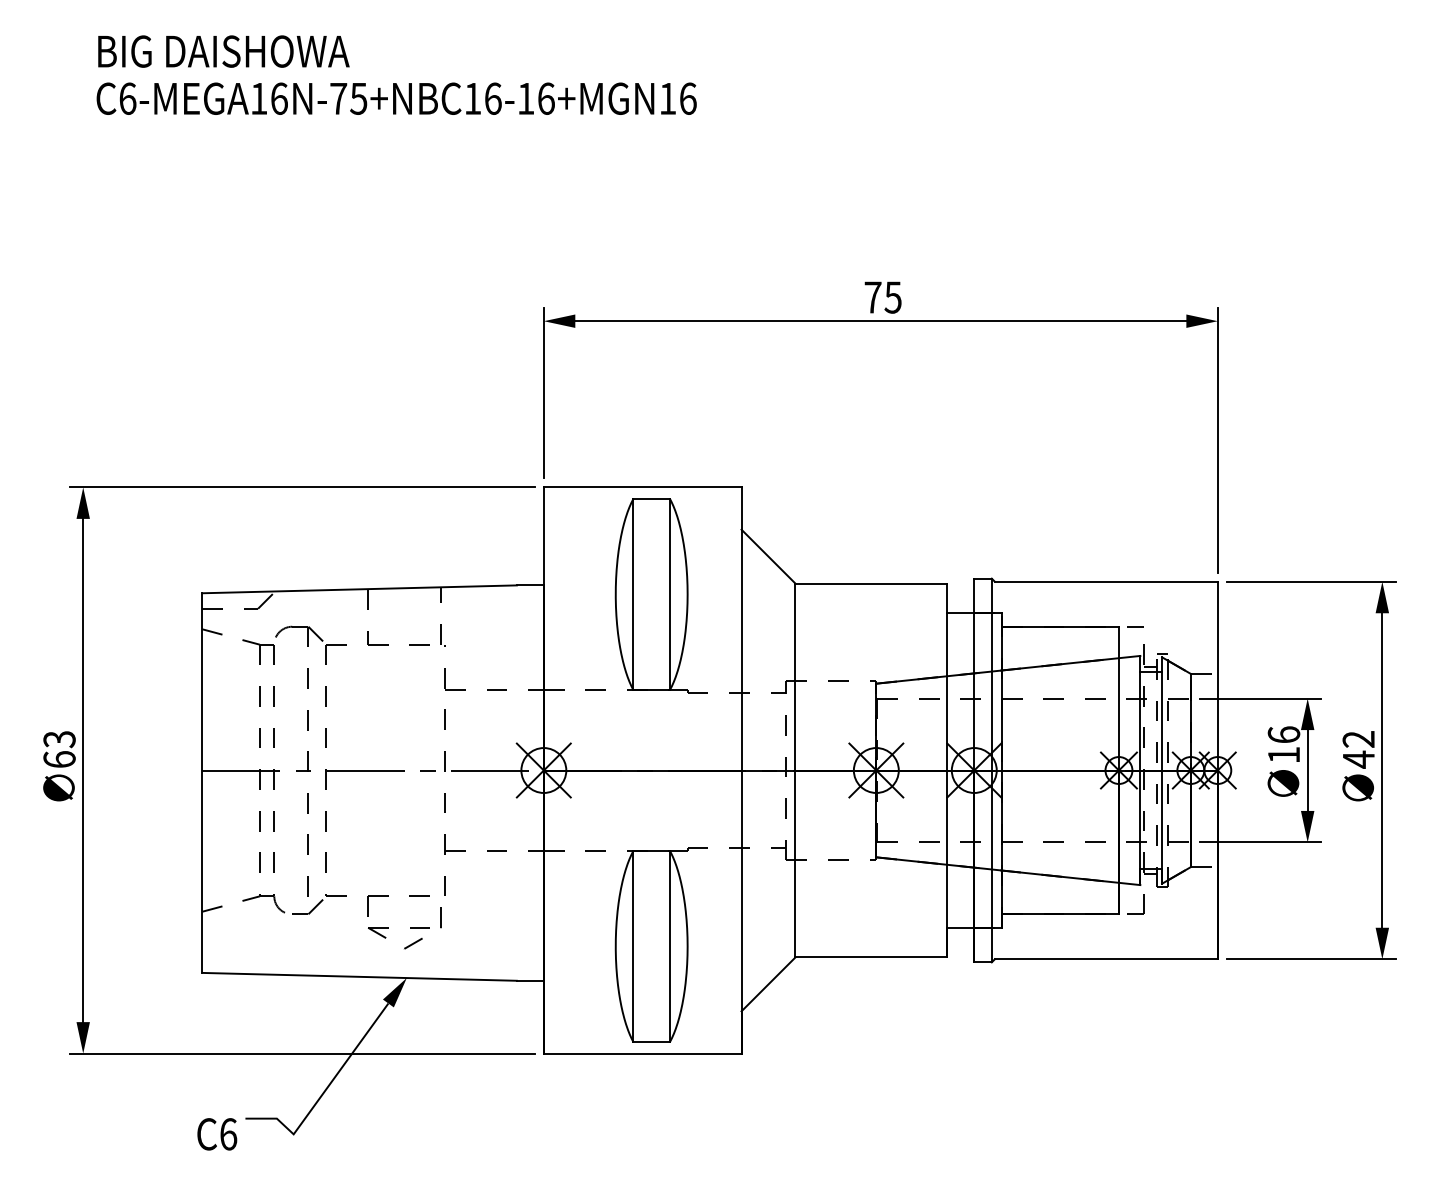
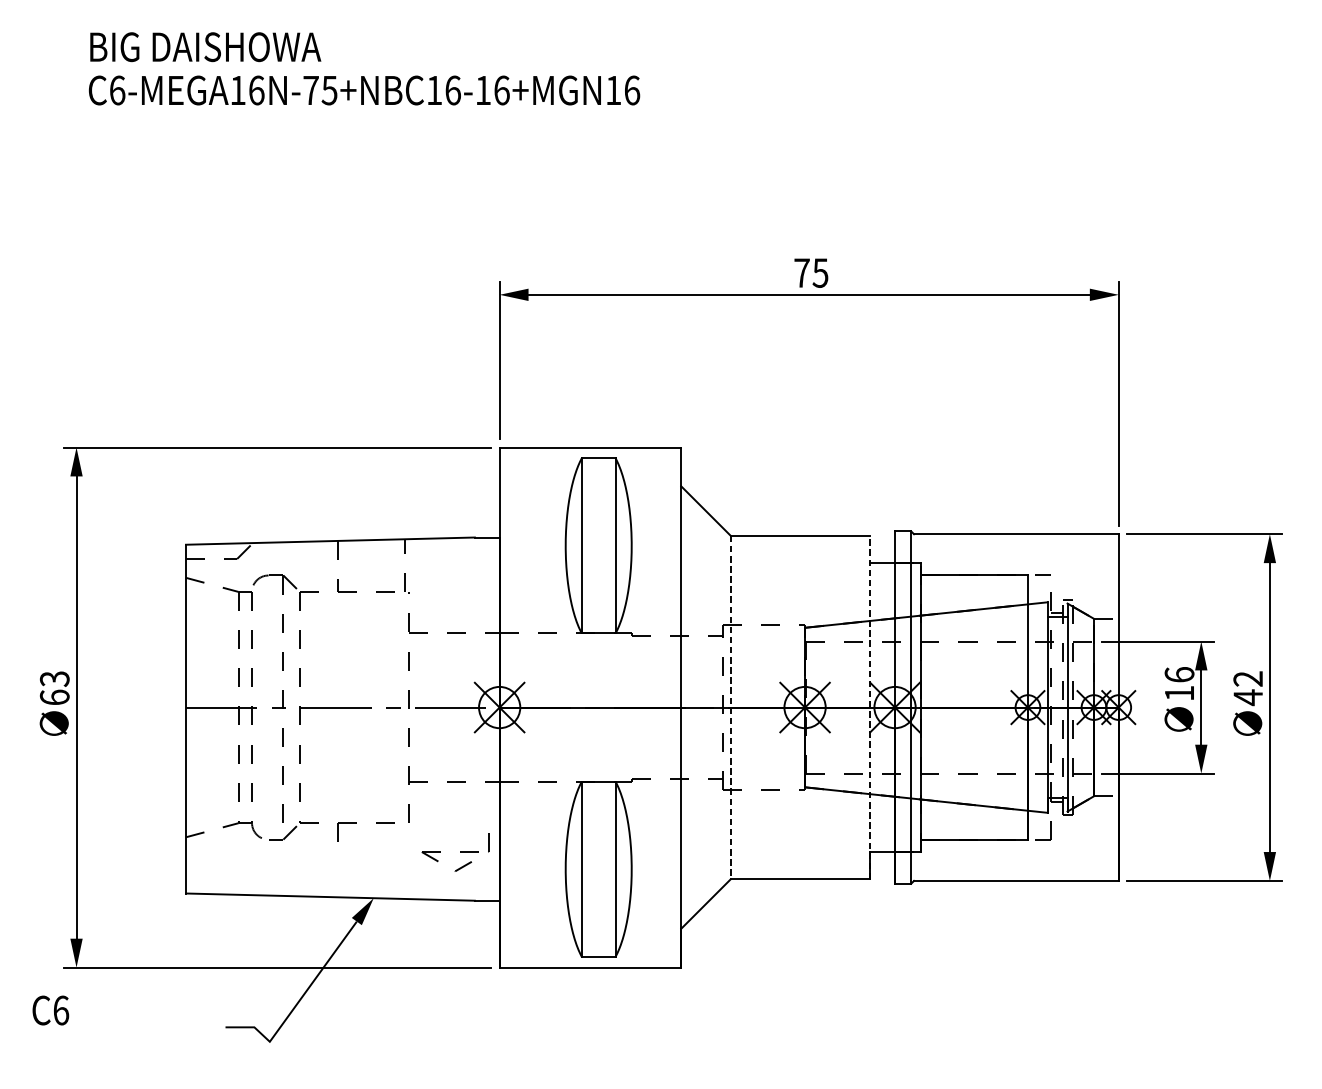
line: (795, 770) -> (730, 707), solid -> dashed
line: (947, 770) -> (870, 707), solid -> dashed
part: (404, 928) -> (455, 852), moved
text: (217, 1134) -> (51, 1010), moved

